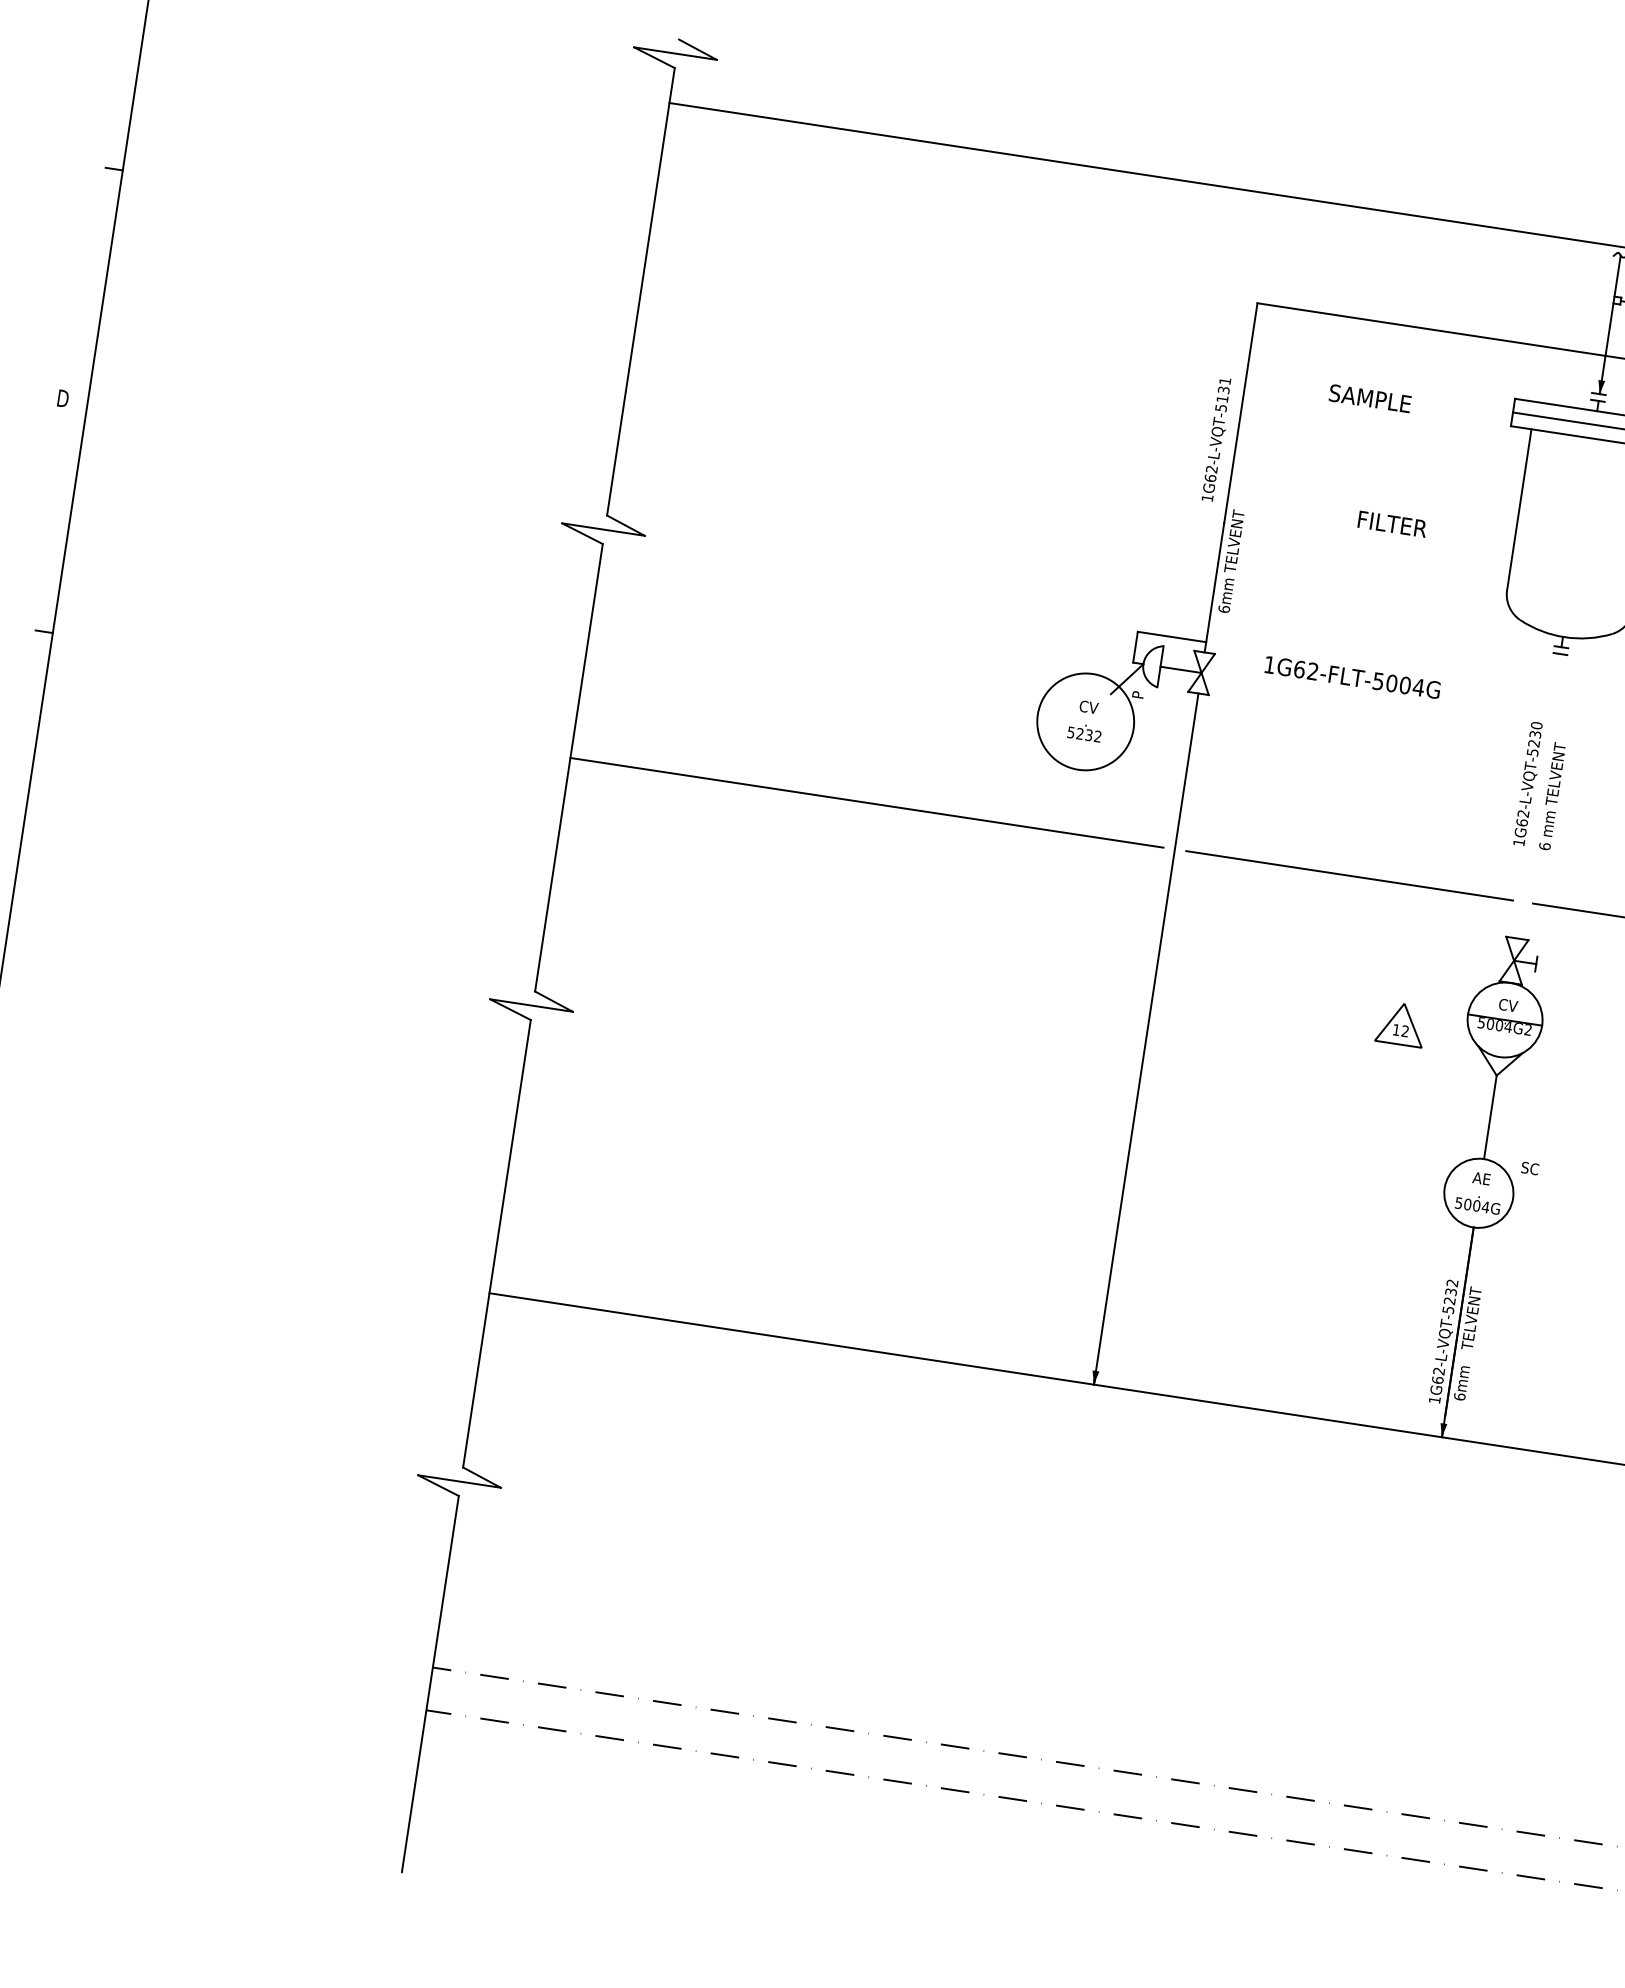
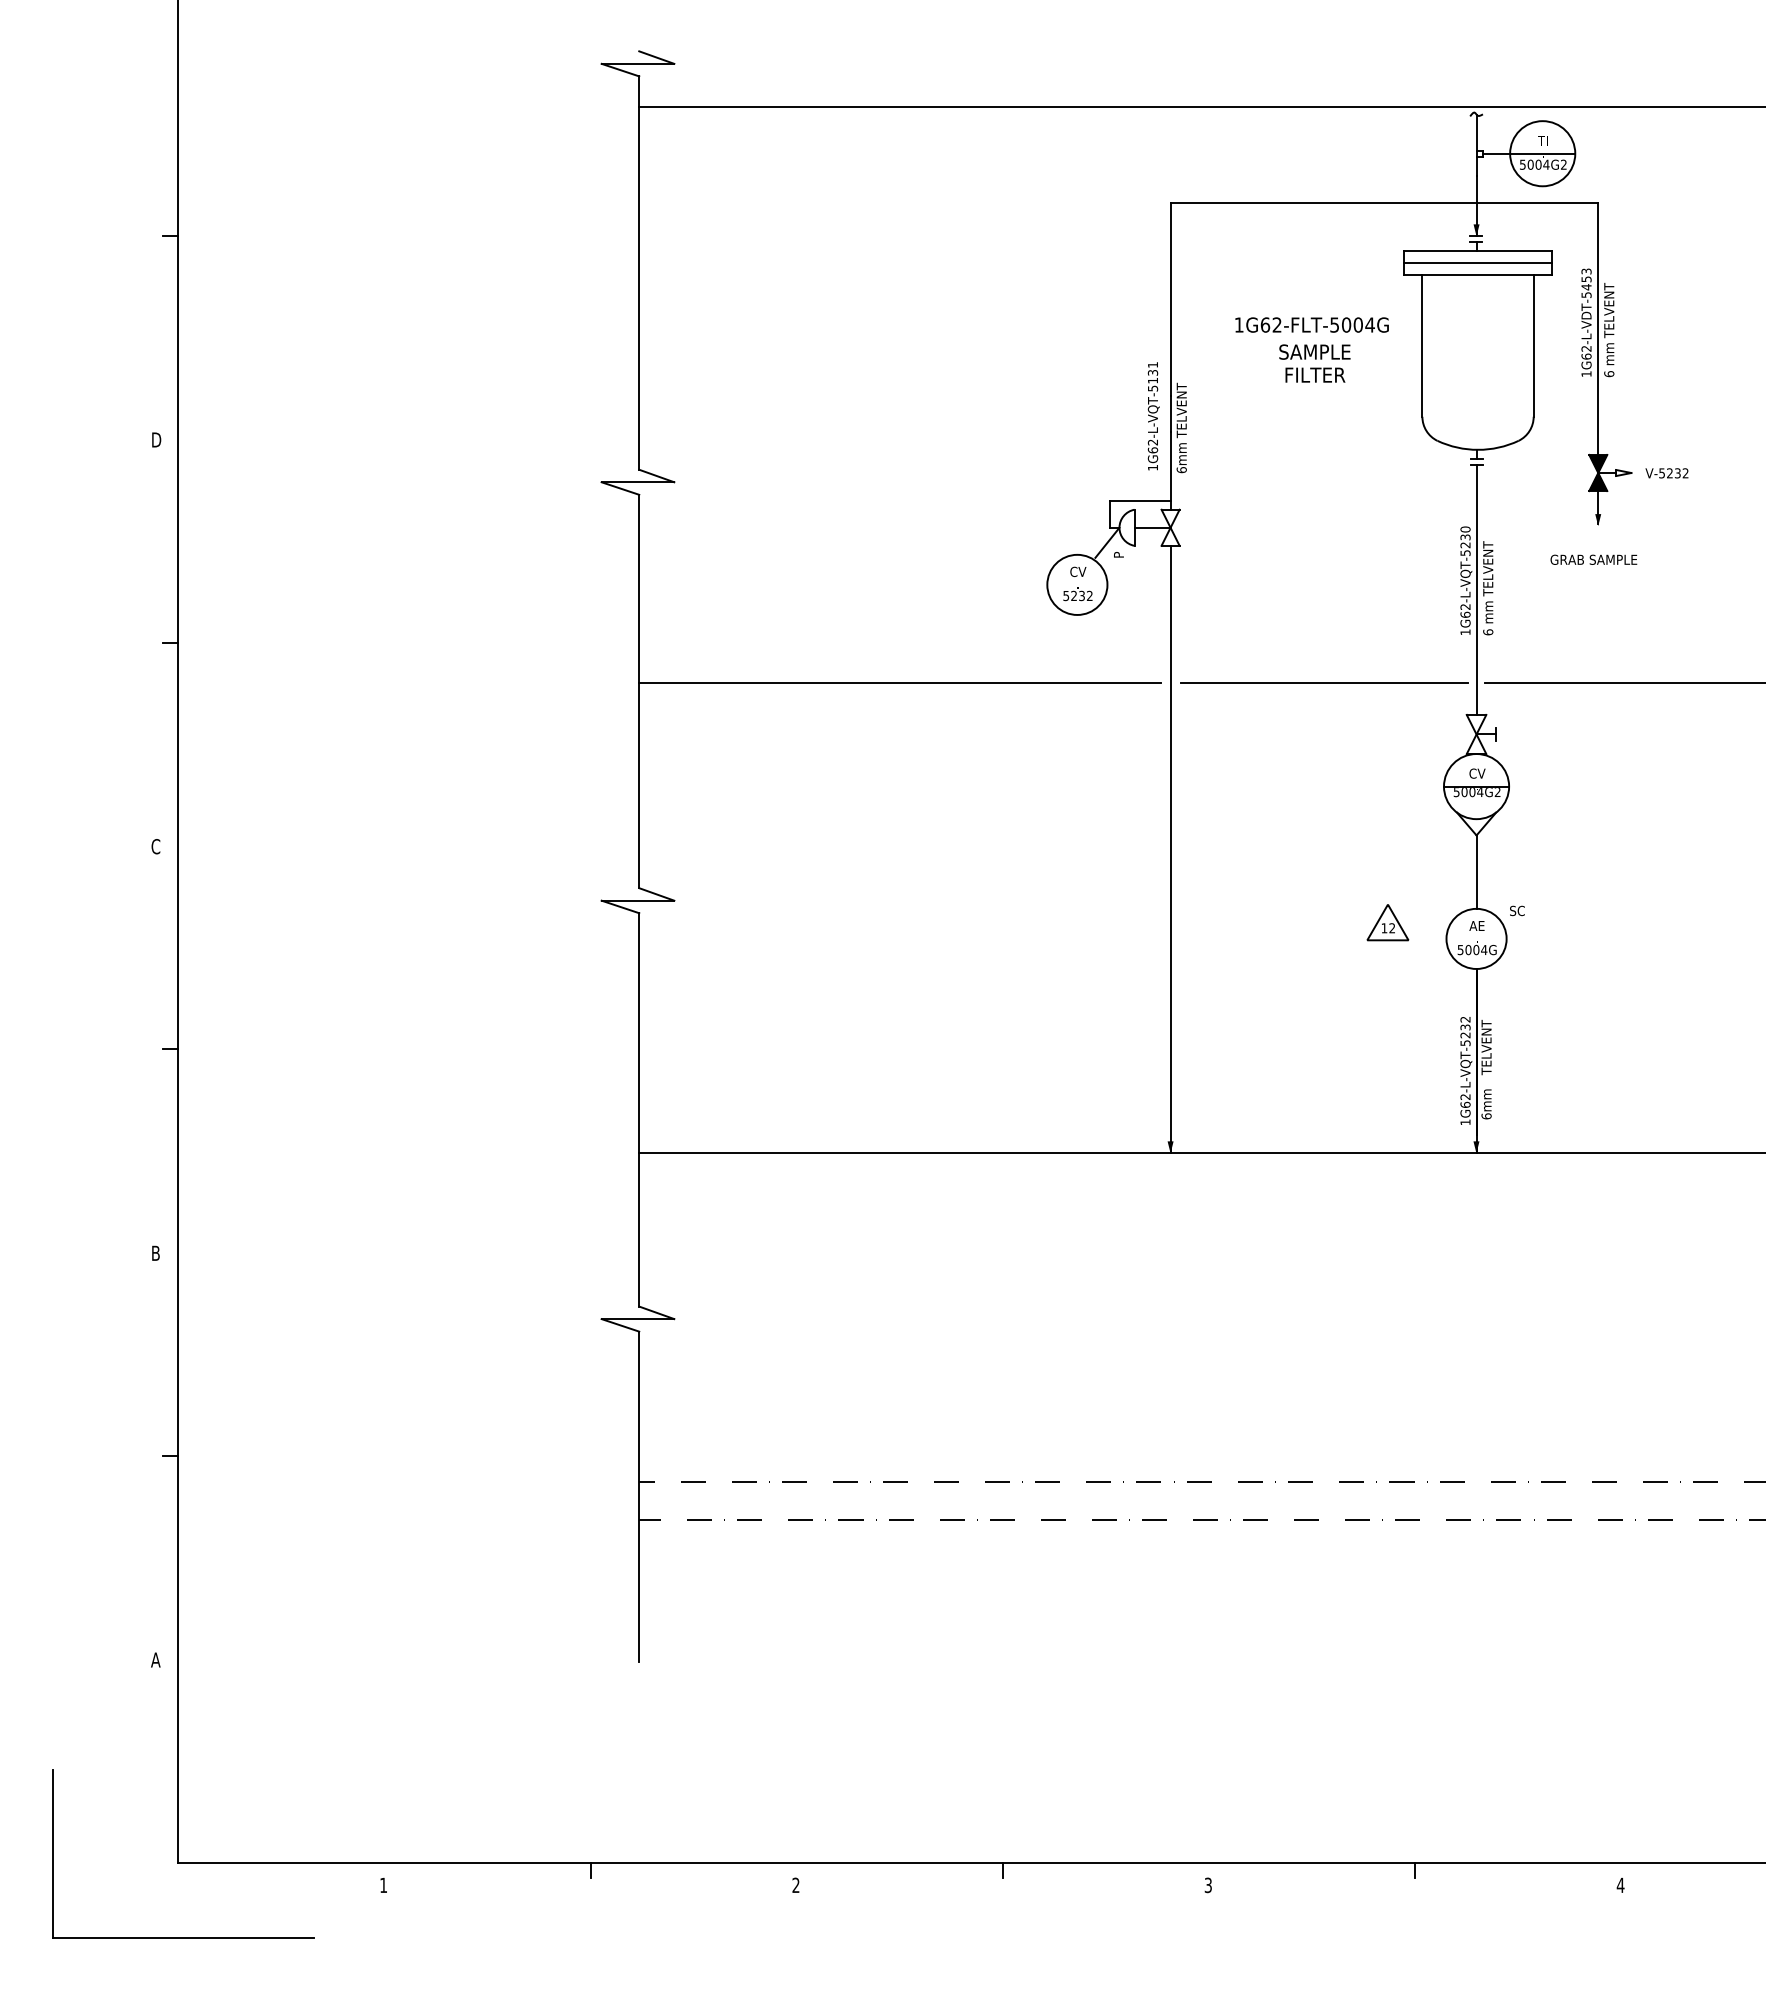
text: (1369, 397) -> (1314, 351), moved
text: (1216, 439) -> (1153, 416), moved
text: (1352, 676) -> (1311, 324), moved
circle: (1085, 721) -> (1077, 584), size x0.71
line: (1538, 795) -> (1476, 589), added
part: (1400, 1023) -> (1387, 922), moved

